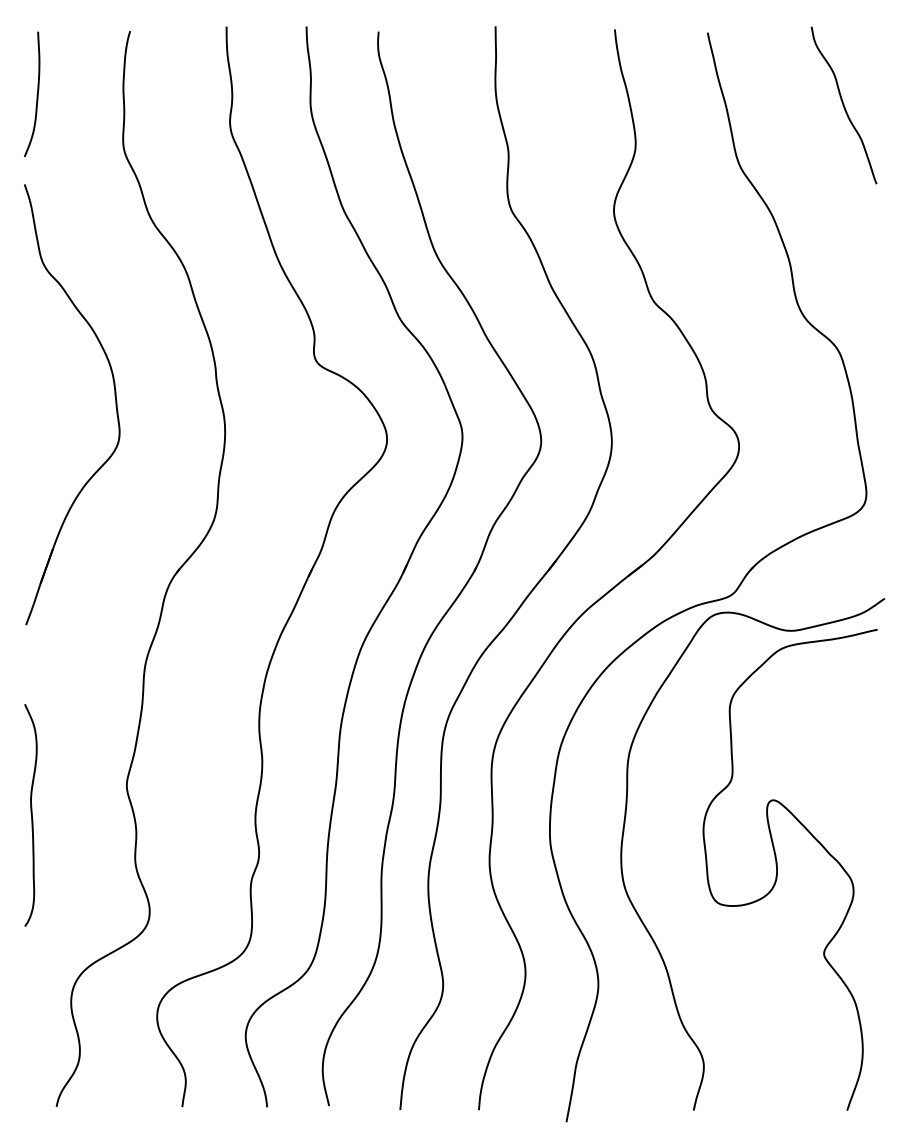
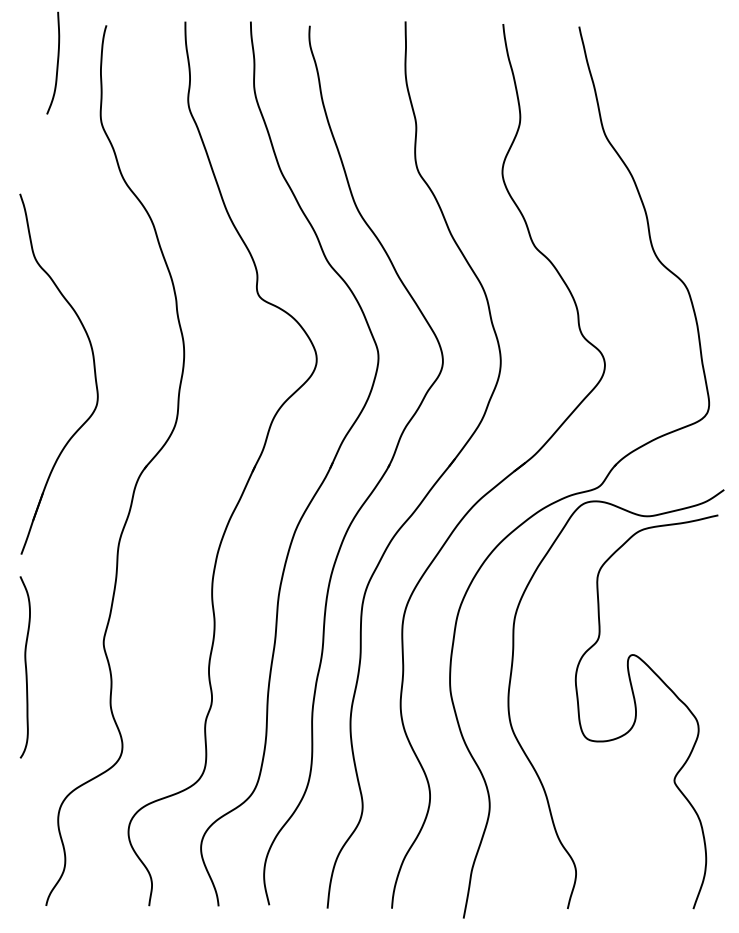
curve: (36, 96) -> (56, 64), moved
curve: (843, 104) -> (690, 85), removed
part: (114, 397) -> (93, 368), moved

